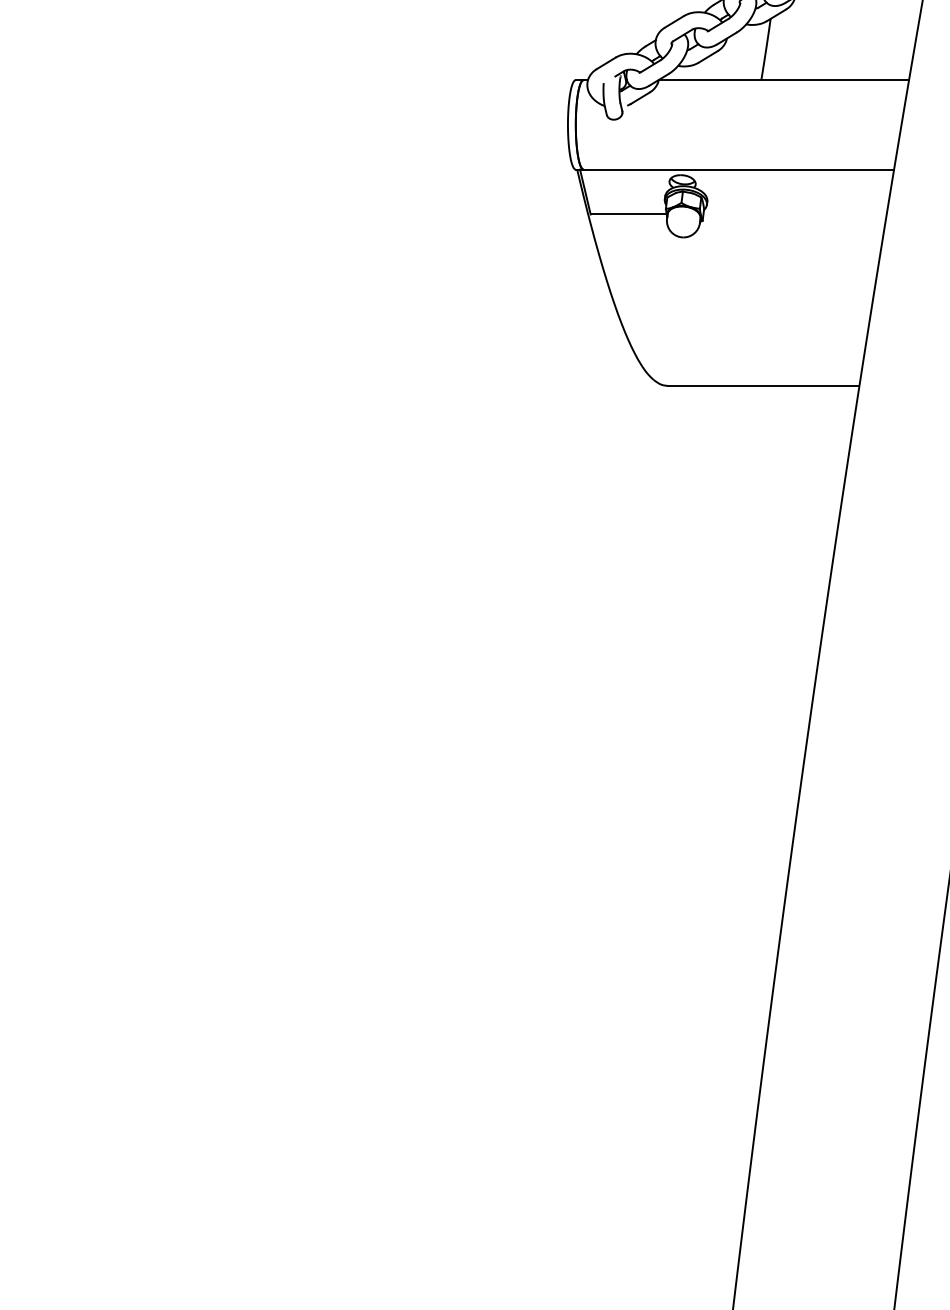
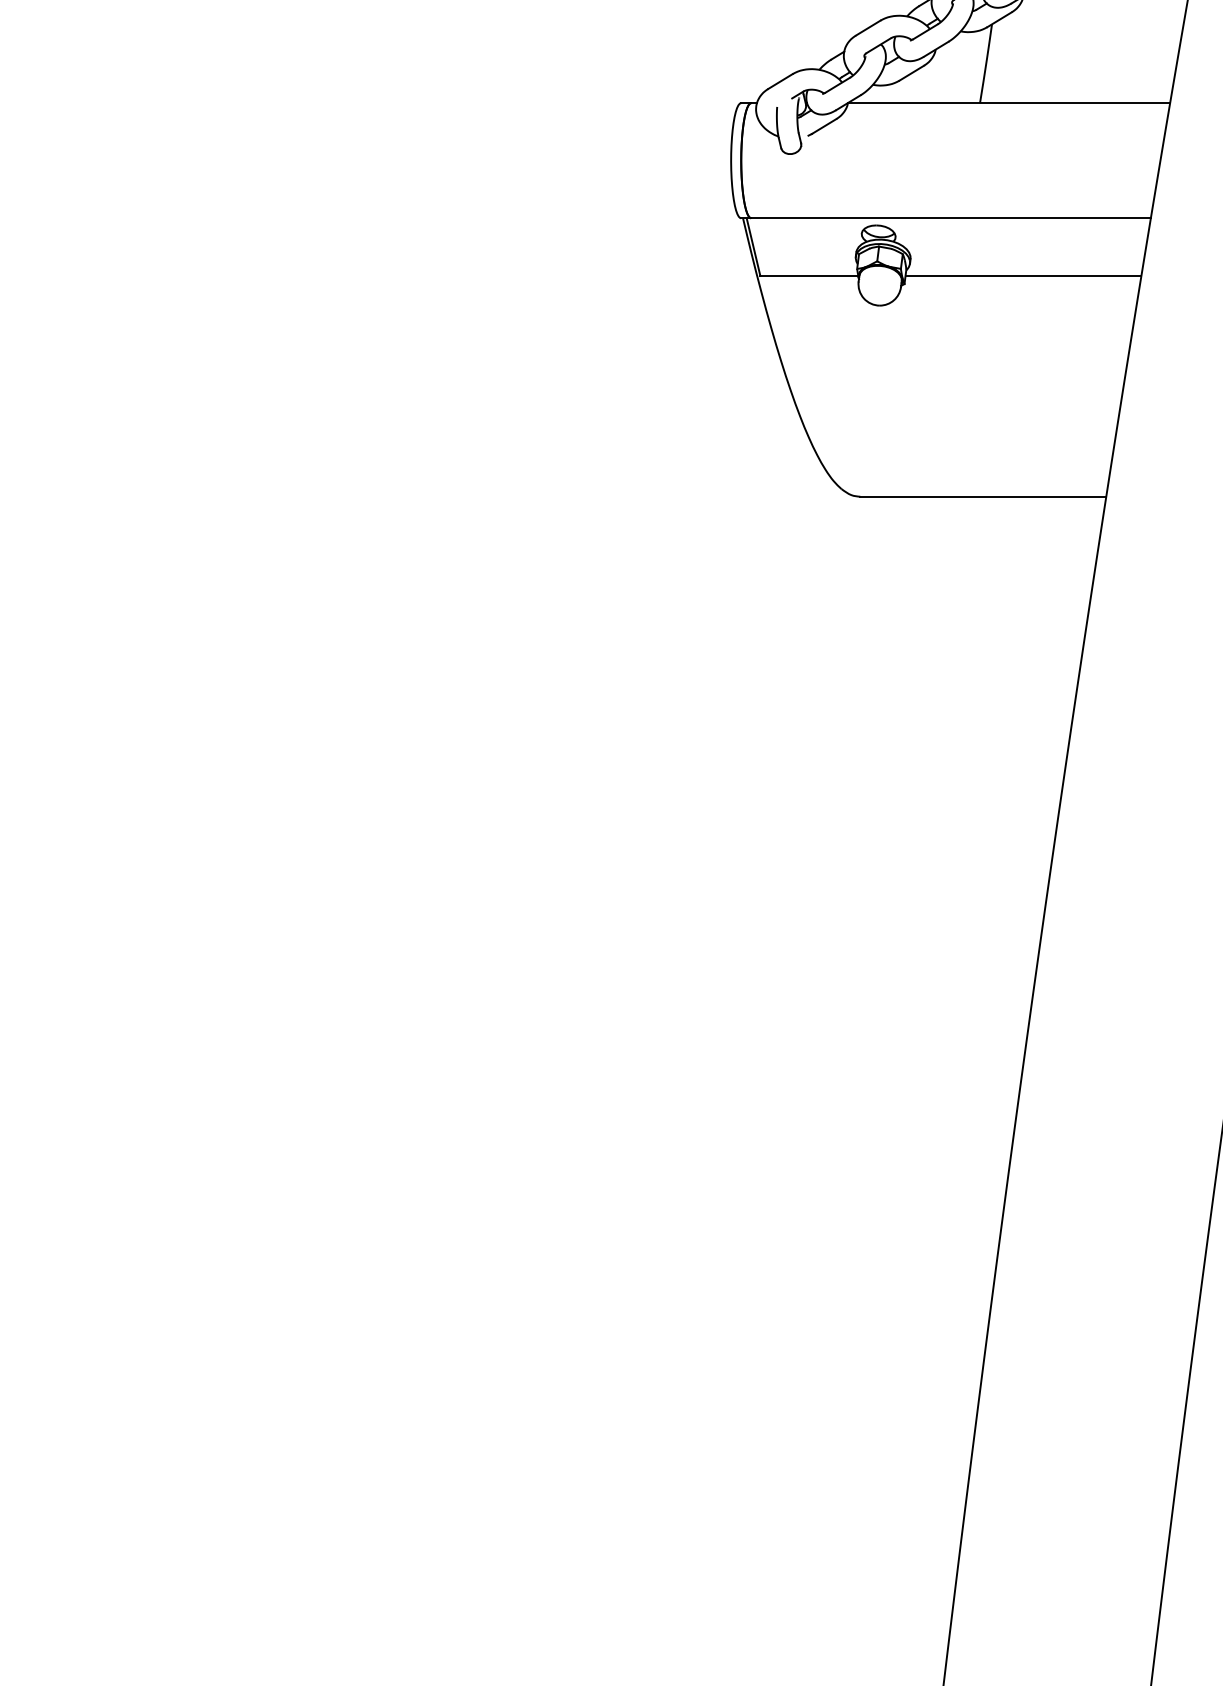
line: (795, 214) -> (1023, 276), added

